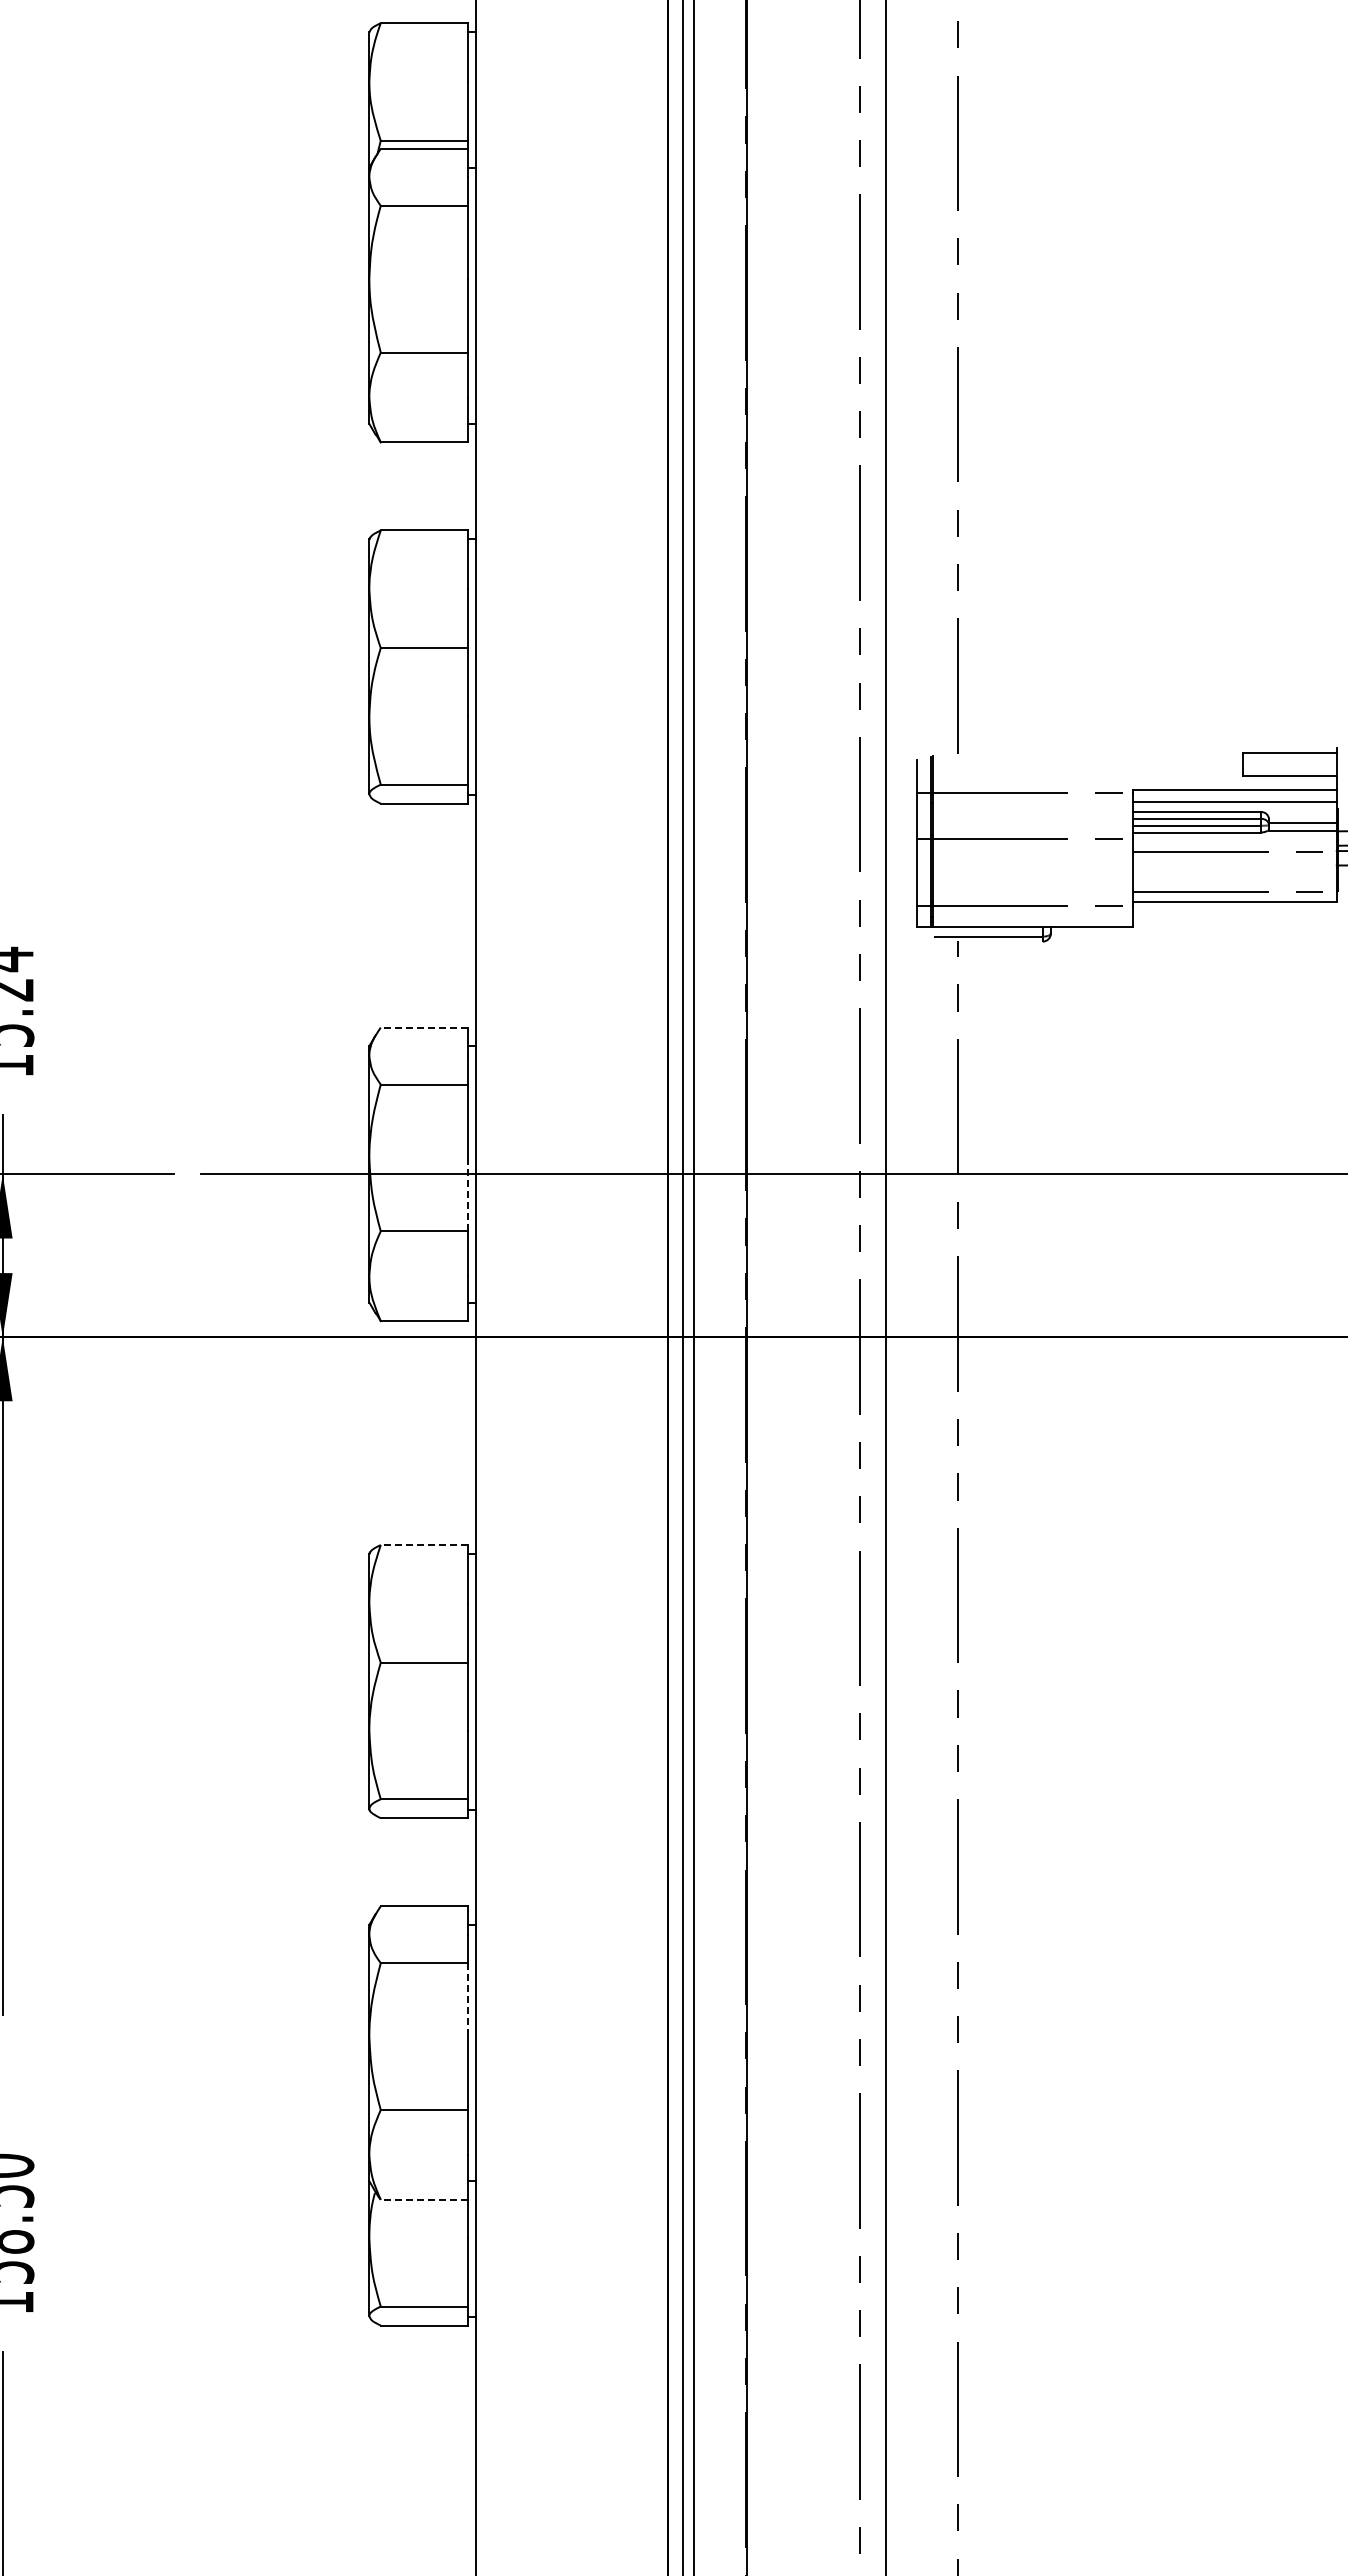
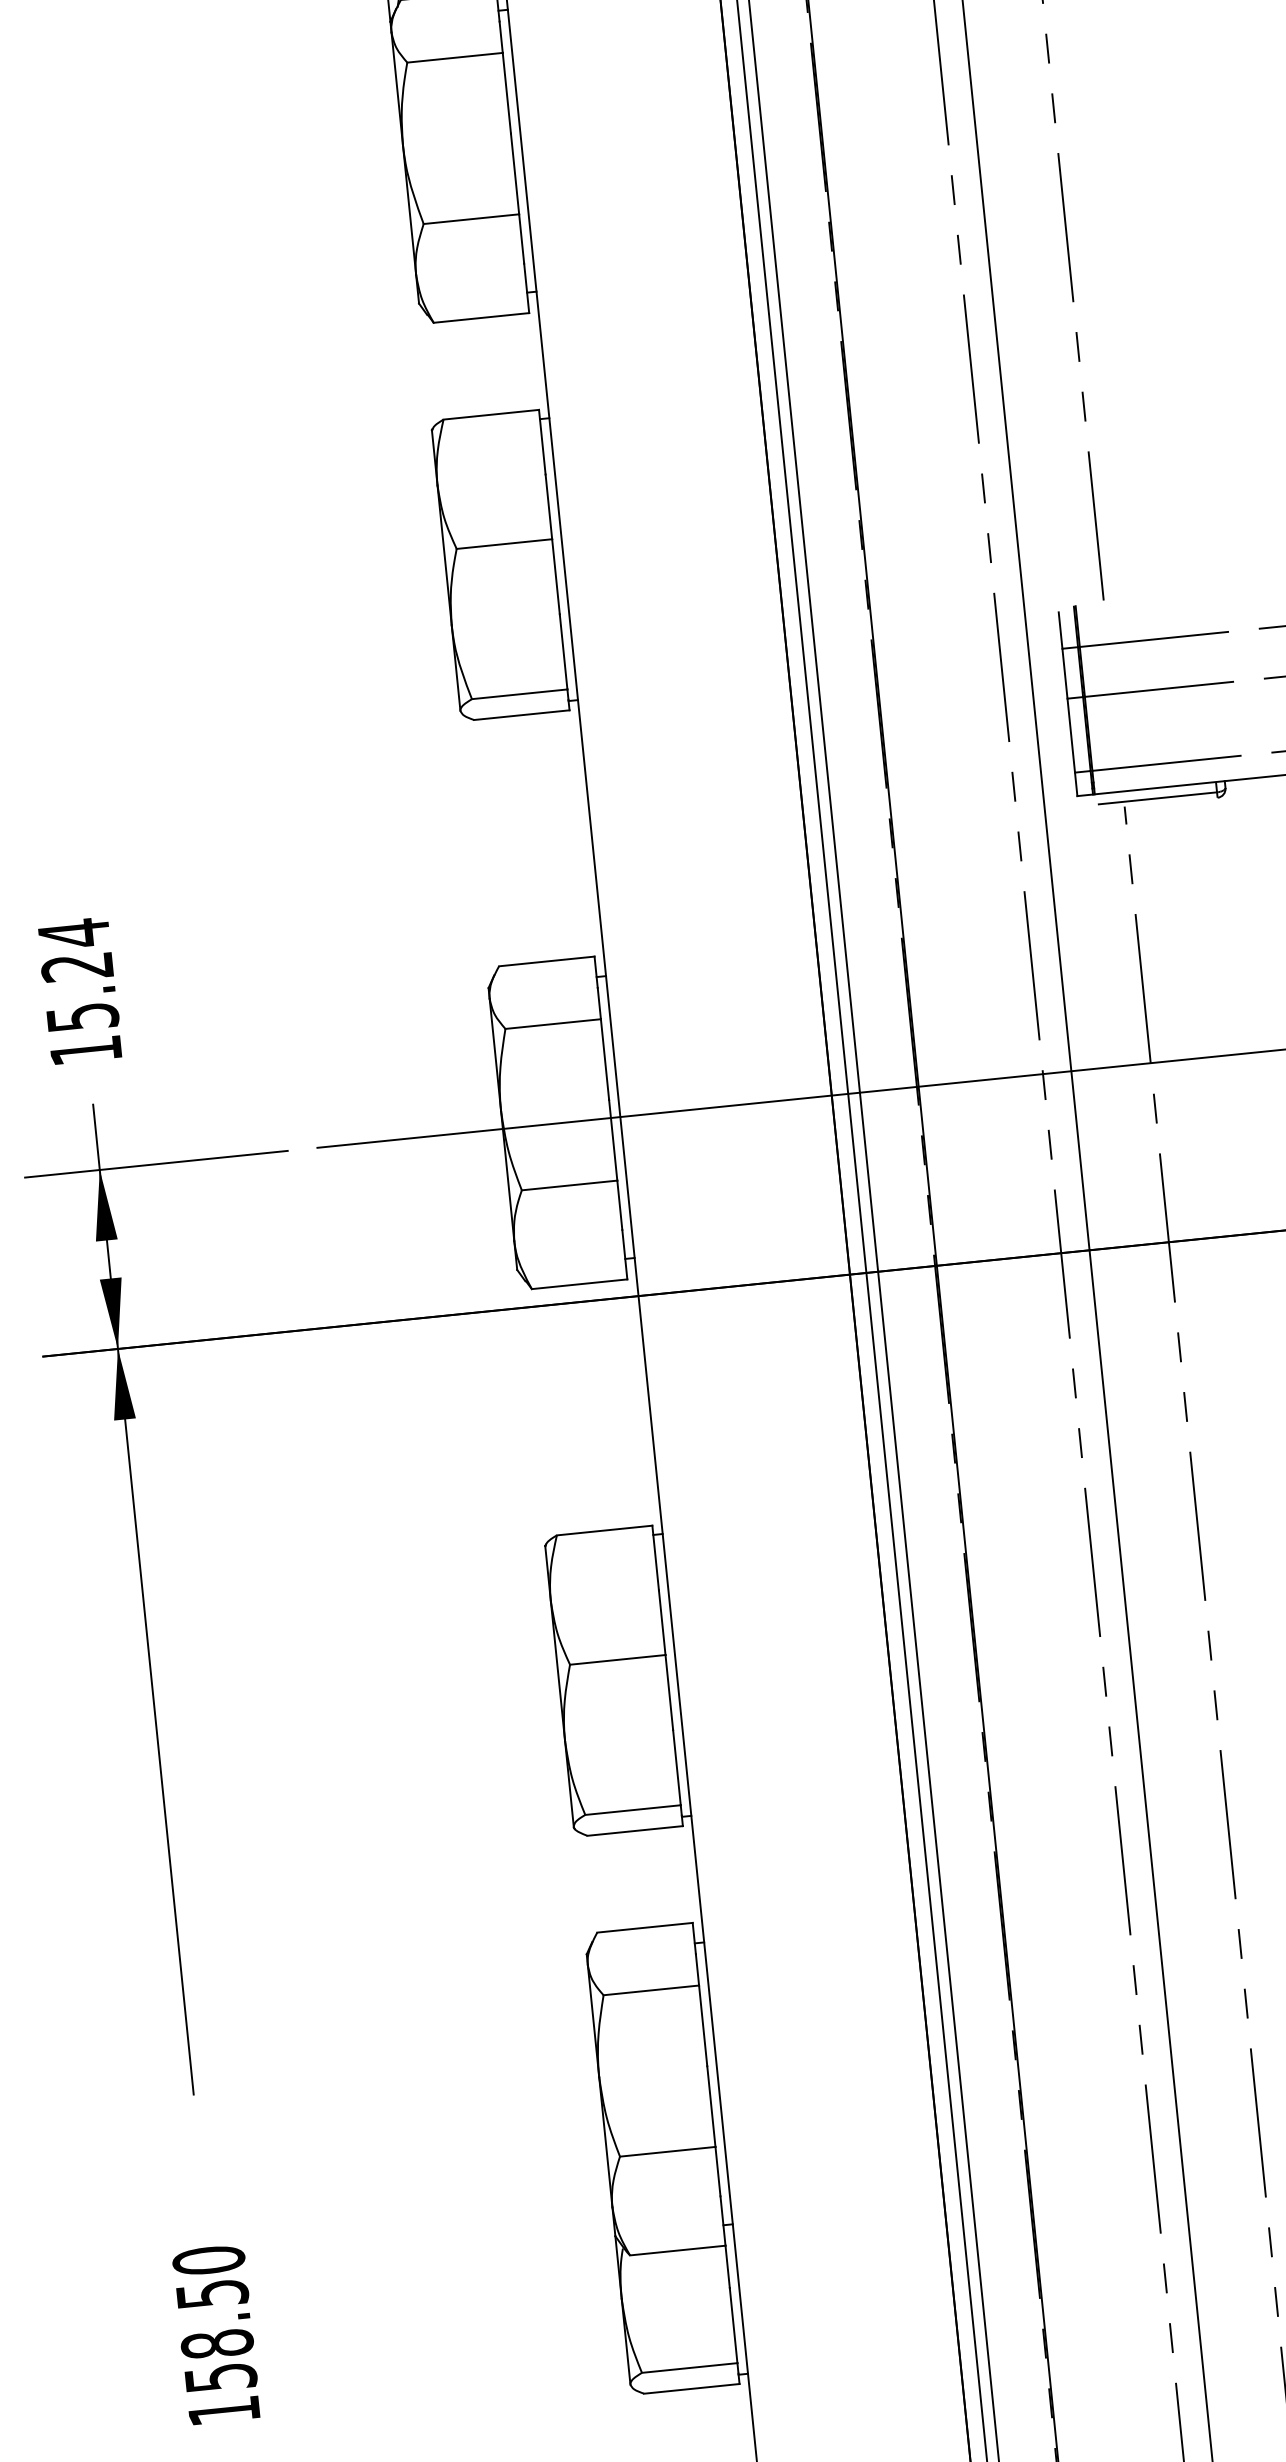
line: (423, 1027) -> (546, 961), dashed -> solid
line: (467, 1194) -> (613, 1140), dashed -> solid
line: (423, 1545) -> (603, 1531), dashed -> solid
line: (467, 1999) -> (703, 2025), dashed -> solid
line: (423, 2199) -> (676, 2250), dashed -> solid

